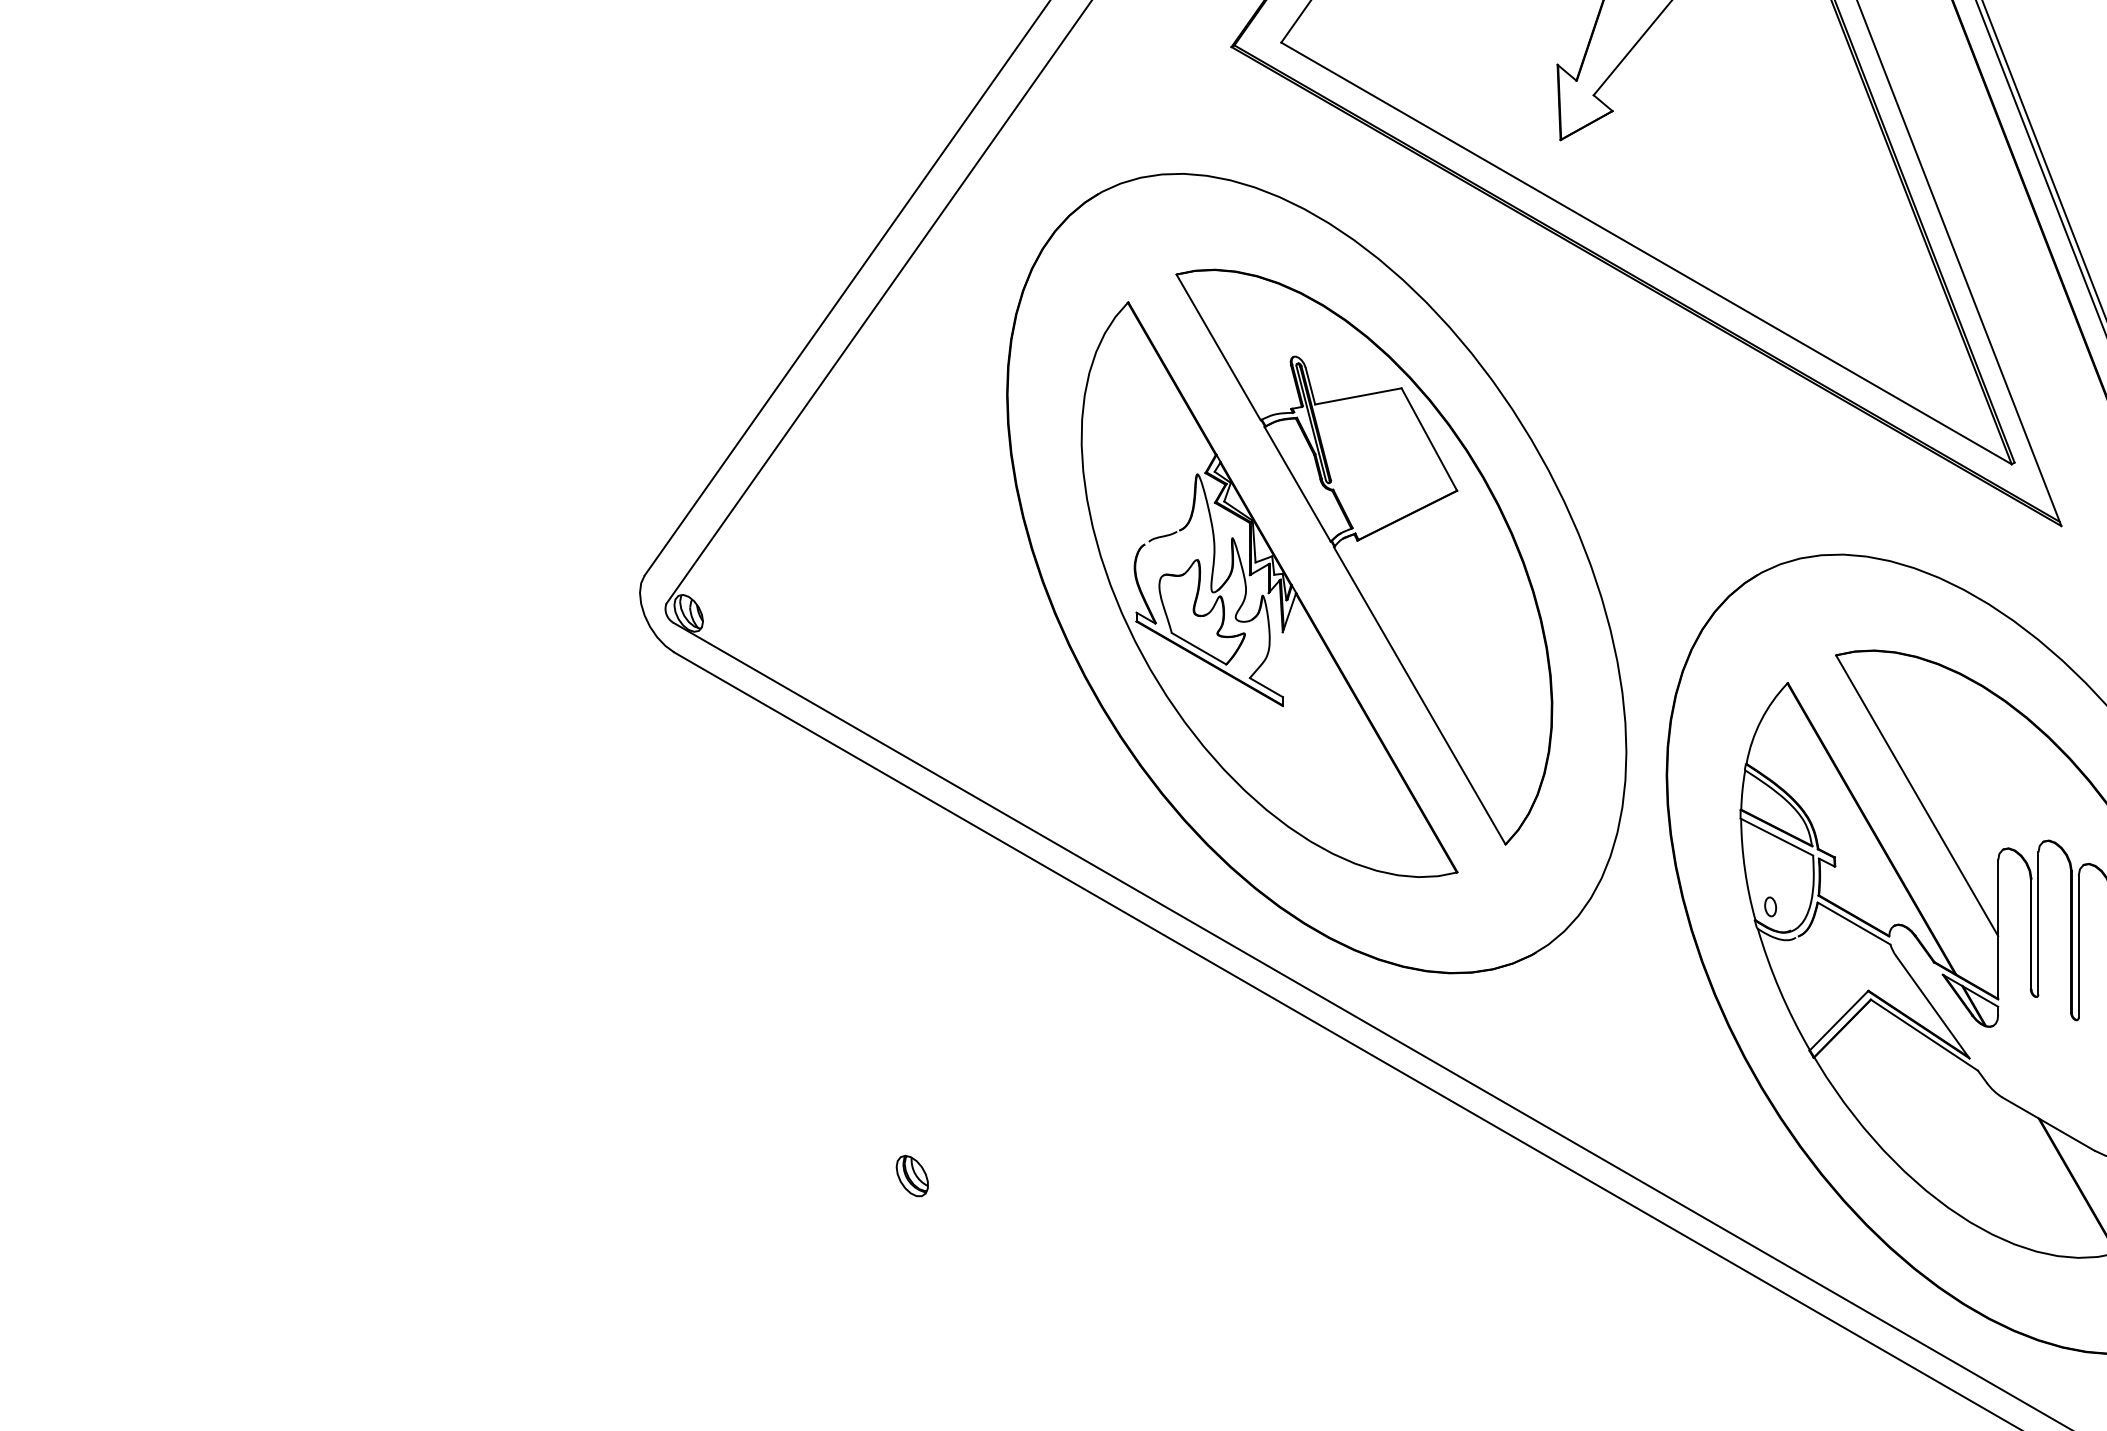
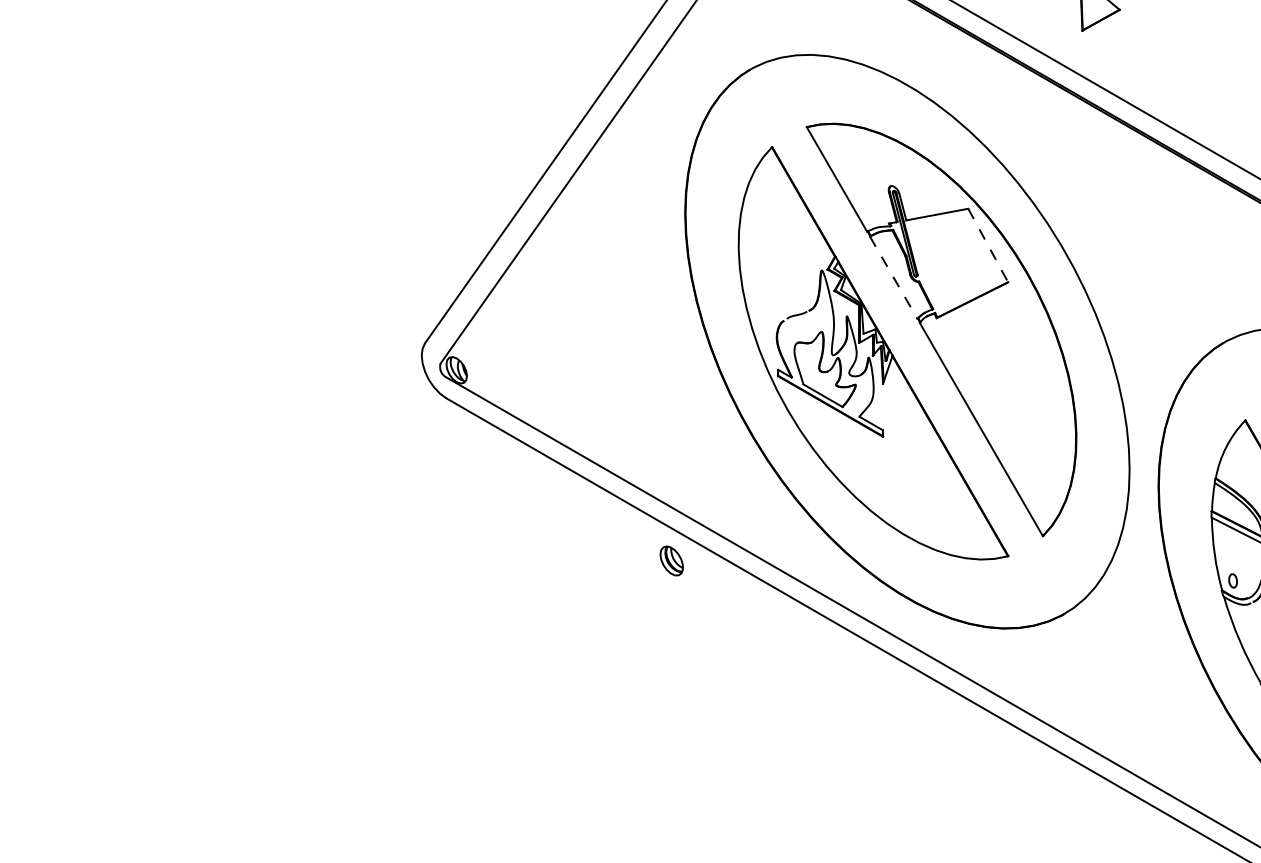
line: (1429, 440) -> (988, 246), solid -> dashed
line: (1297, 484) -> (893, 277), solid -> dashed
part: (911, 1175) -> (671, 560), moved

